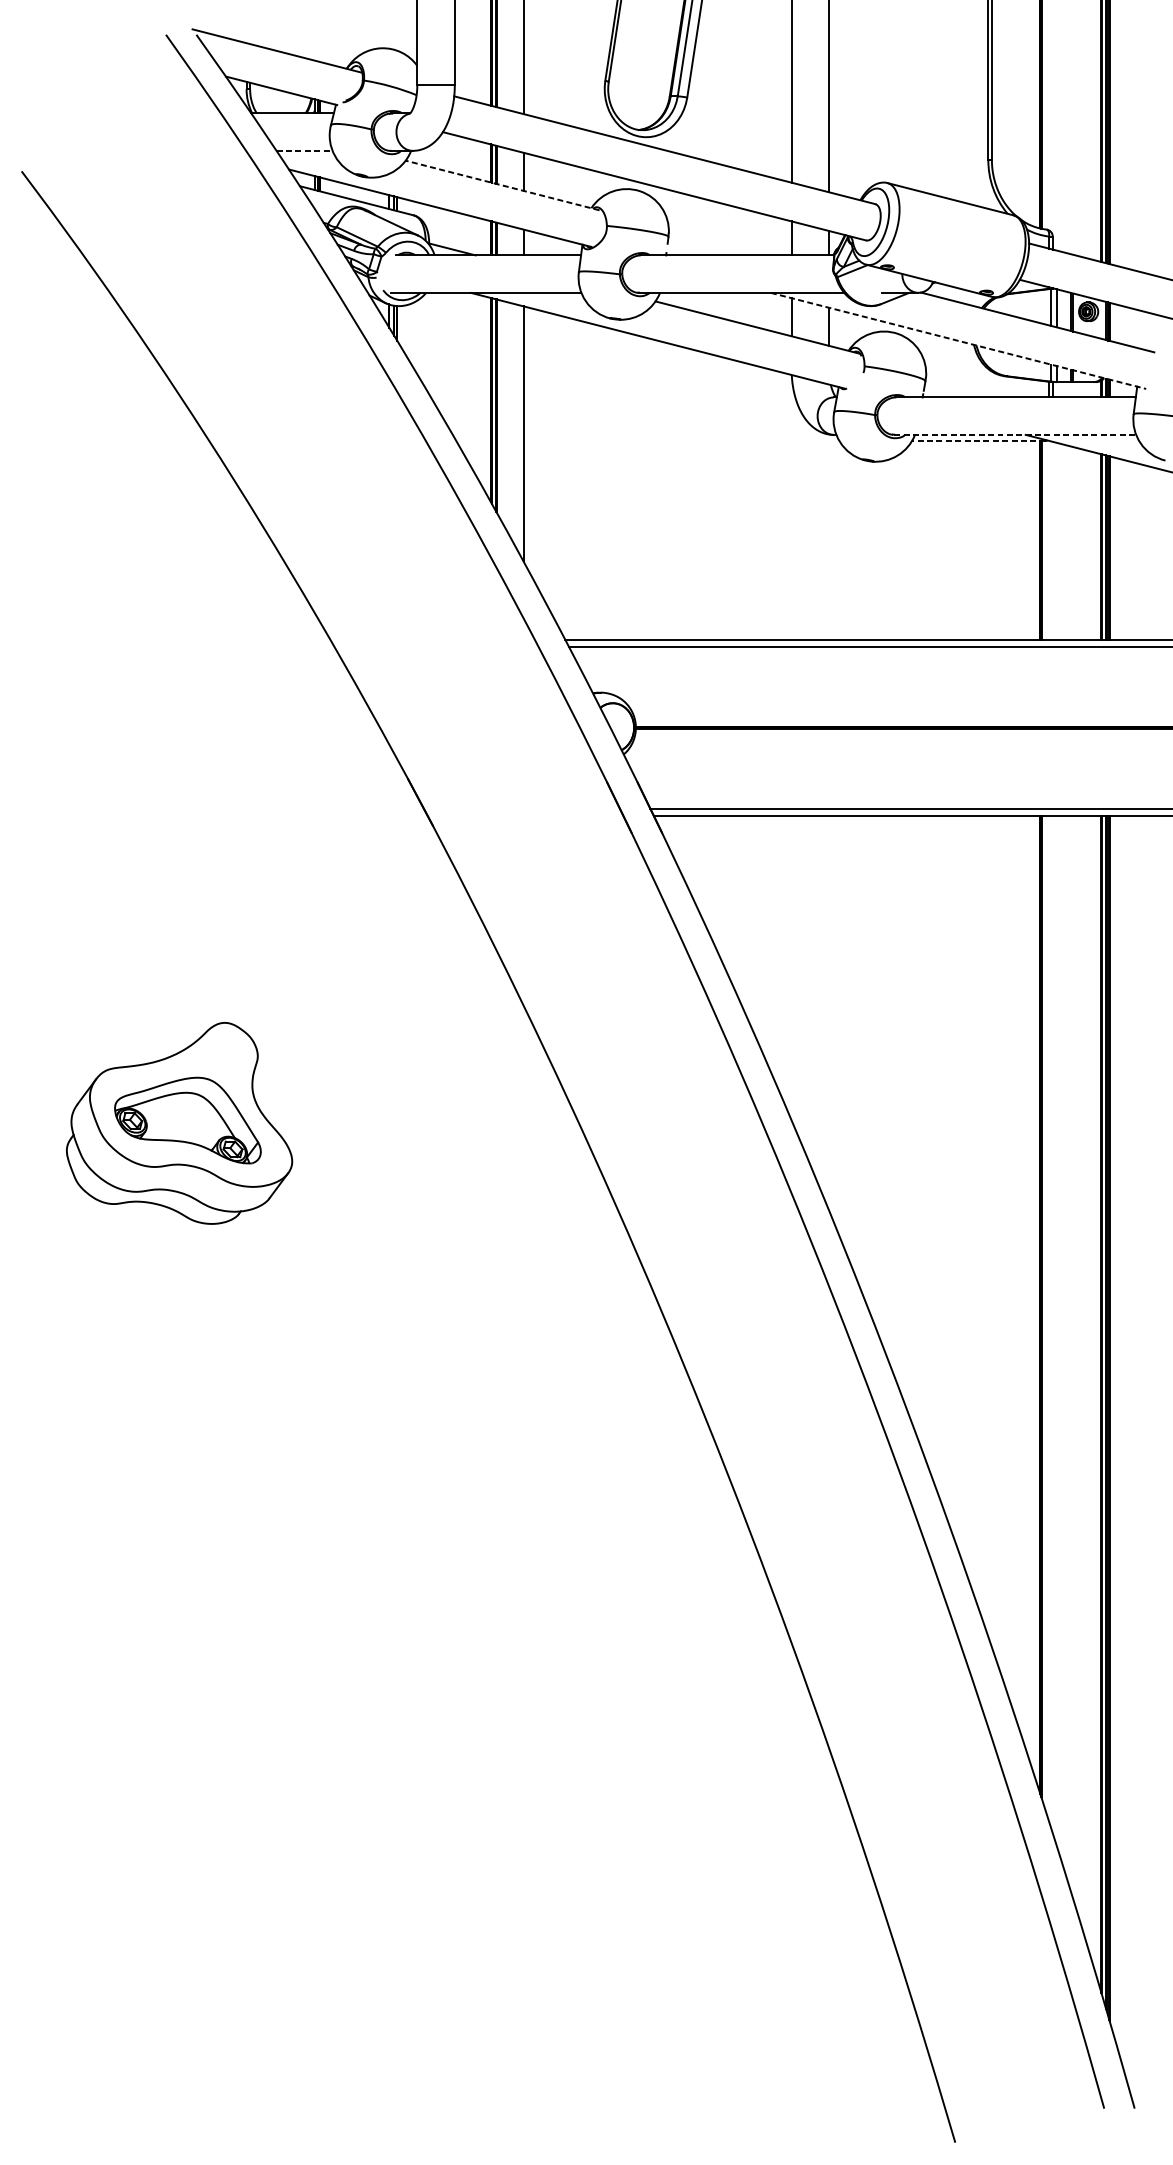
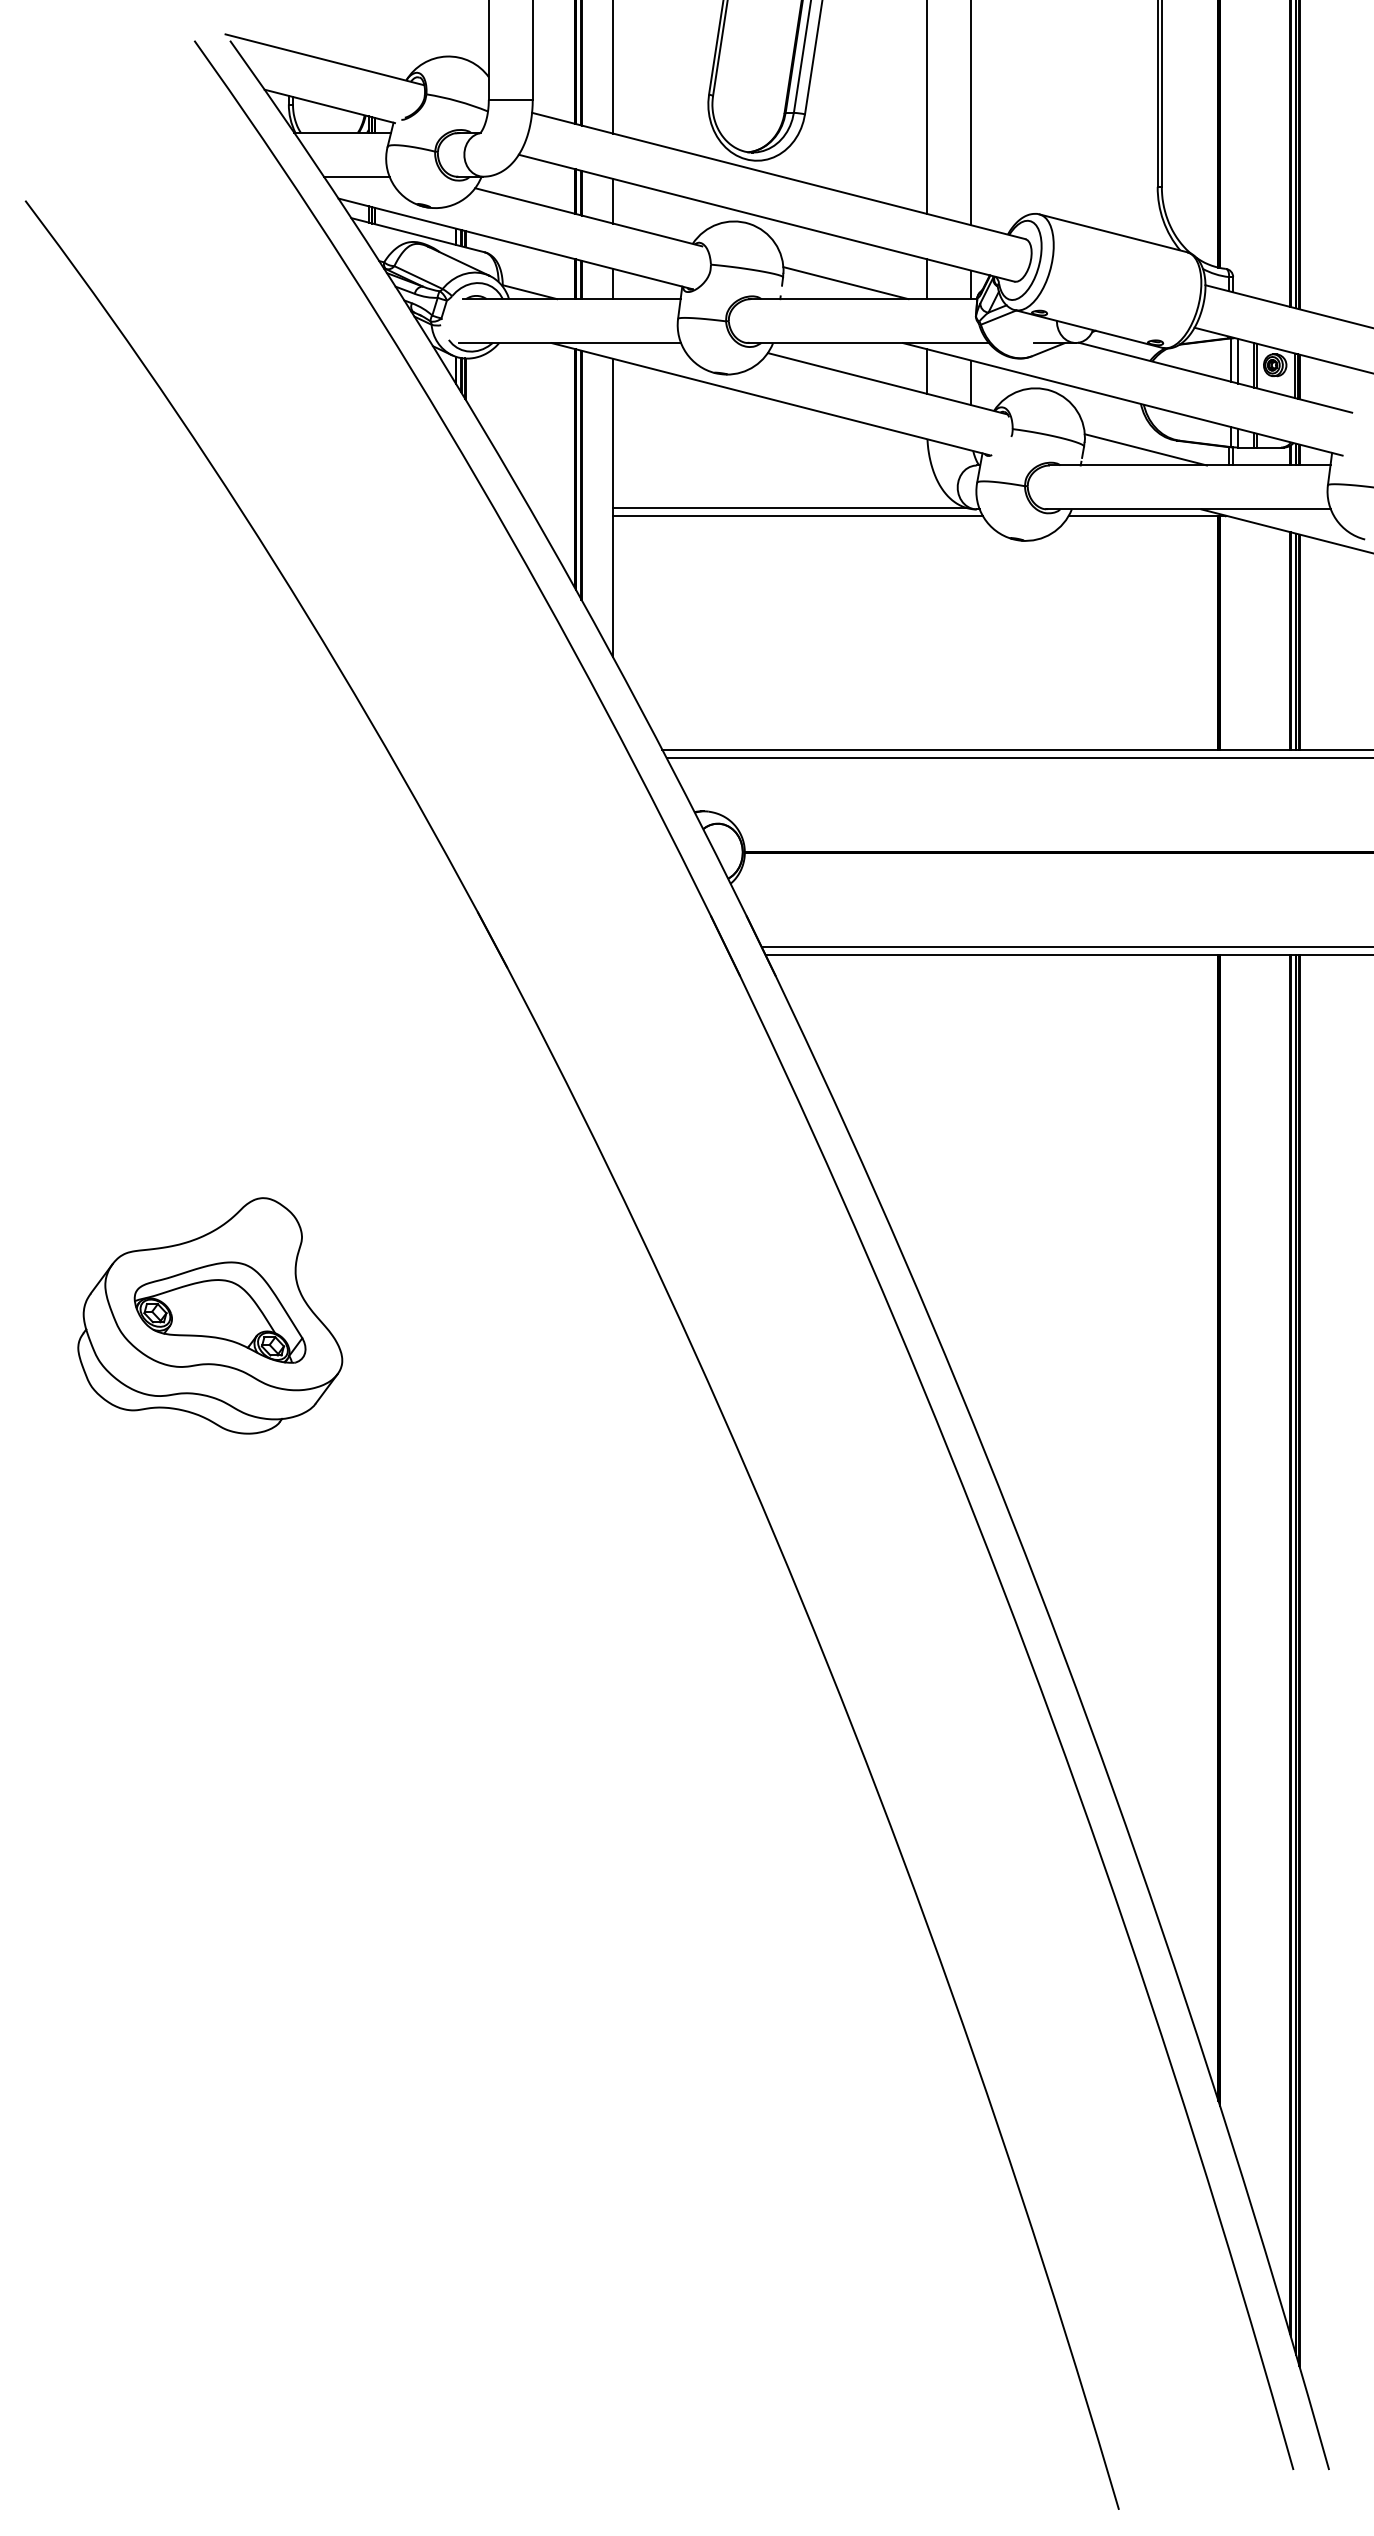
line: (304, 150) -> (356, 176), dashed -> solid
line: (502, 185) -> (588, 217), dashed -> solid
line: (721, 242) -> (845, 283), added
line: (958, 341) -> (1122, 399), dashed -> solid
line: (977, 383) -> (1145, 449), added
line: (674, 434) -> (790, 508), added
line: (1015, 434) -> (1189, 509), dashed -> solid
line: (681, 440) -> (798, 516), added
line: (978, 440) -> (1146, 516), dashed -> solid

